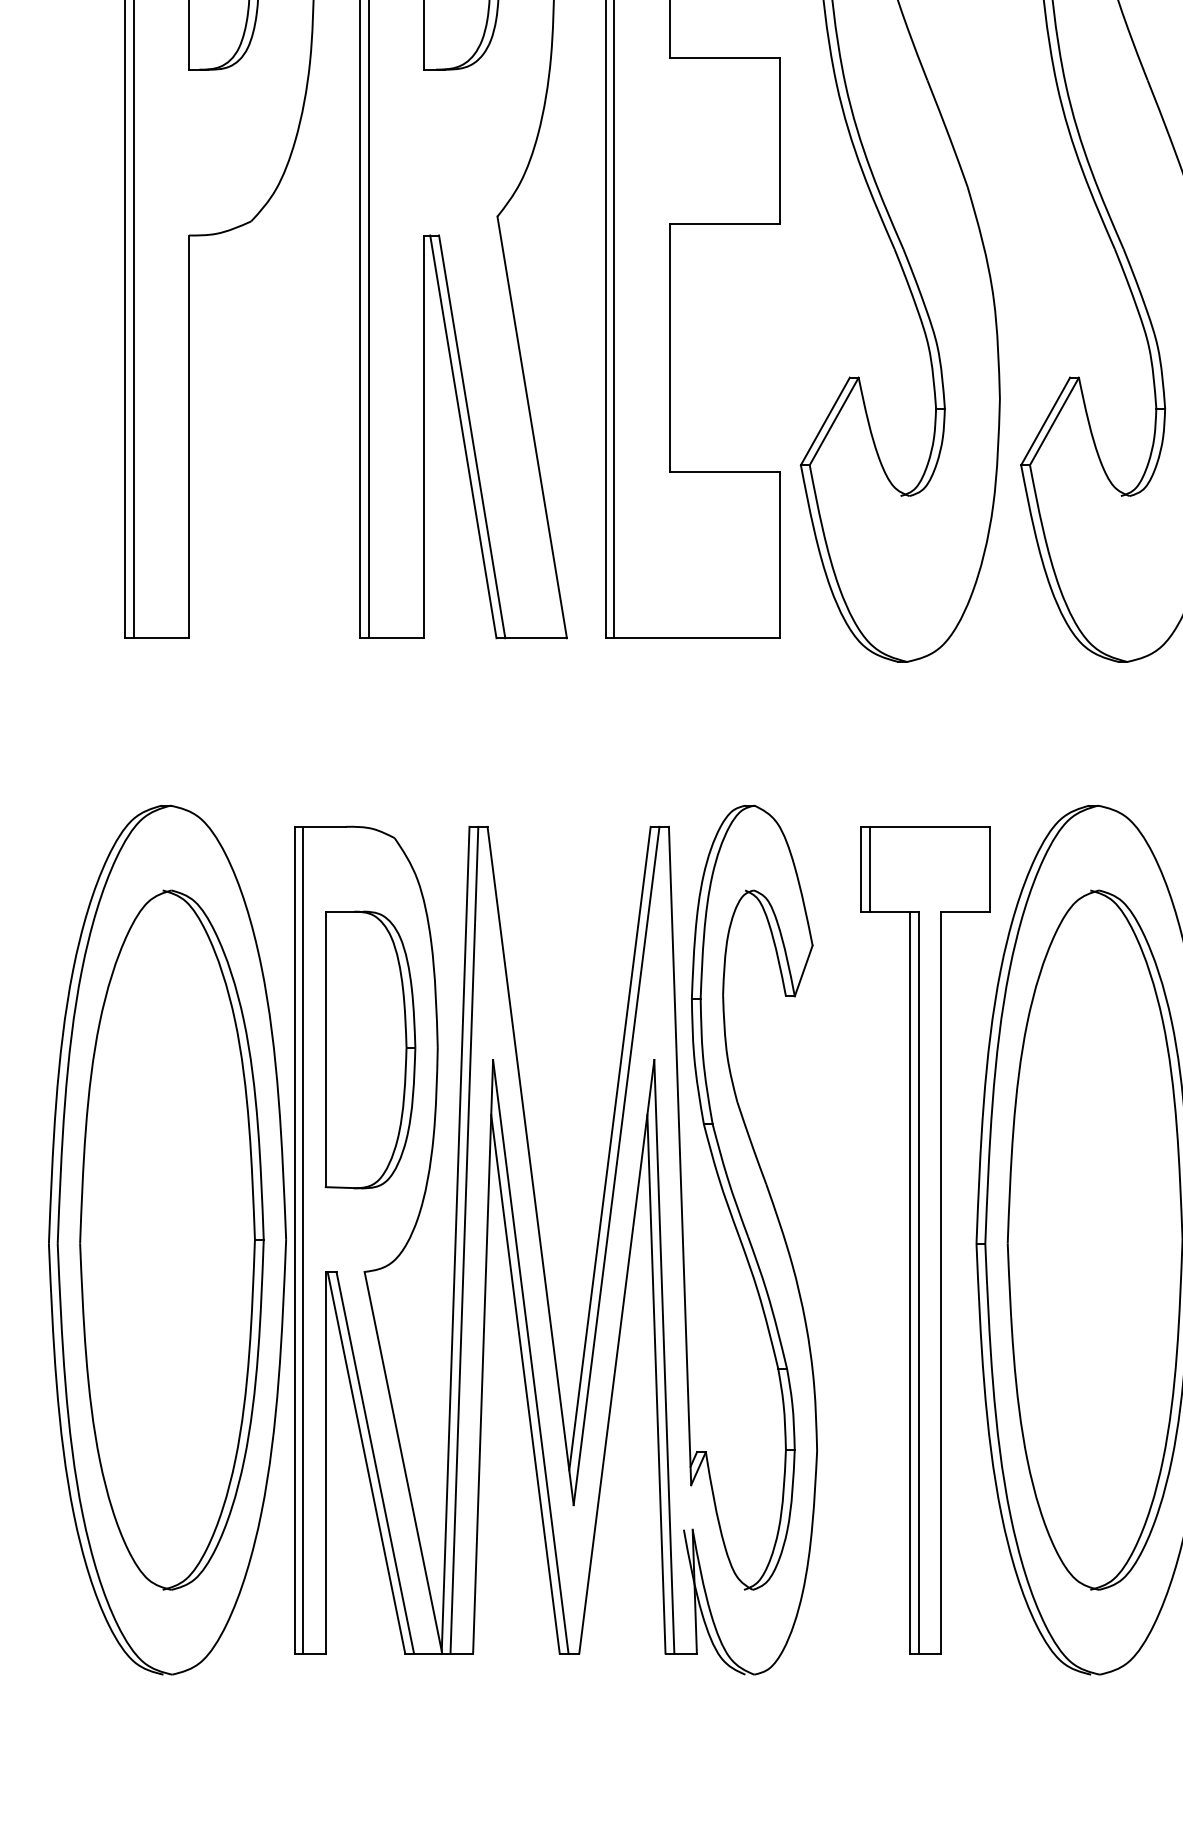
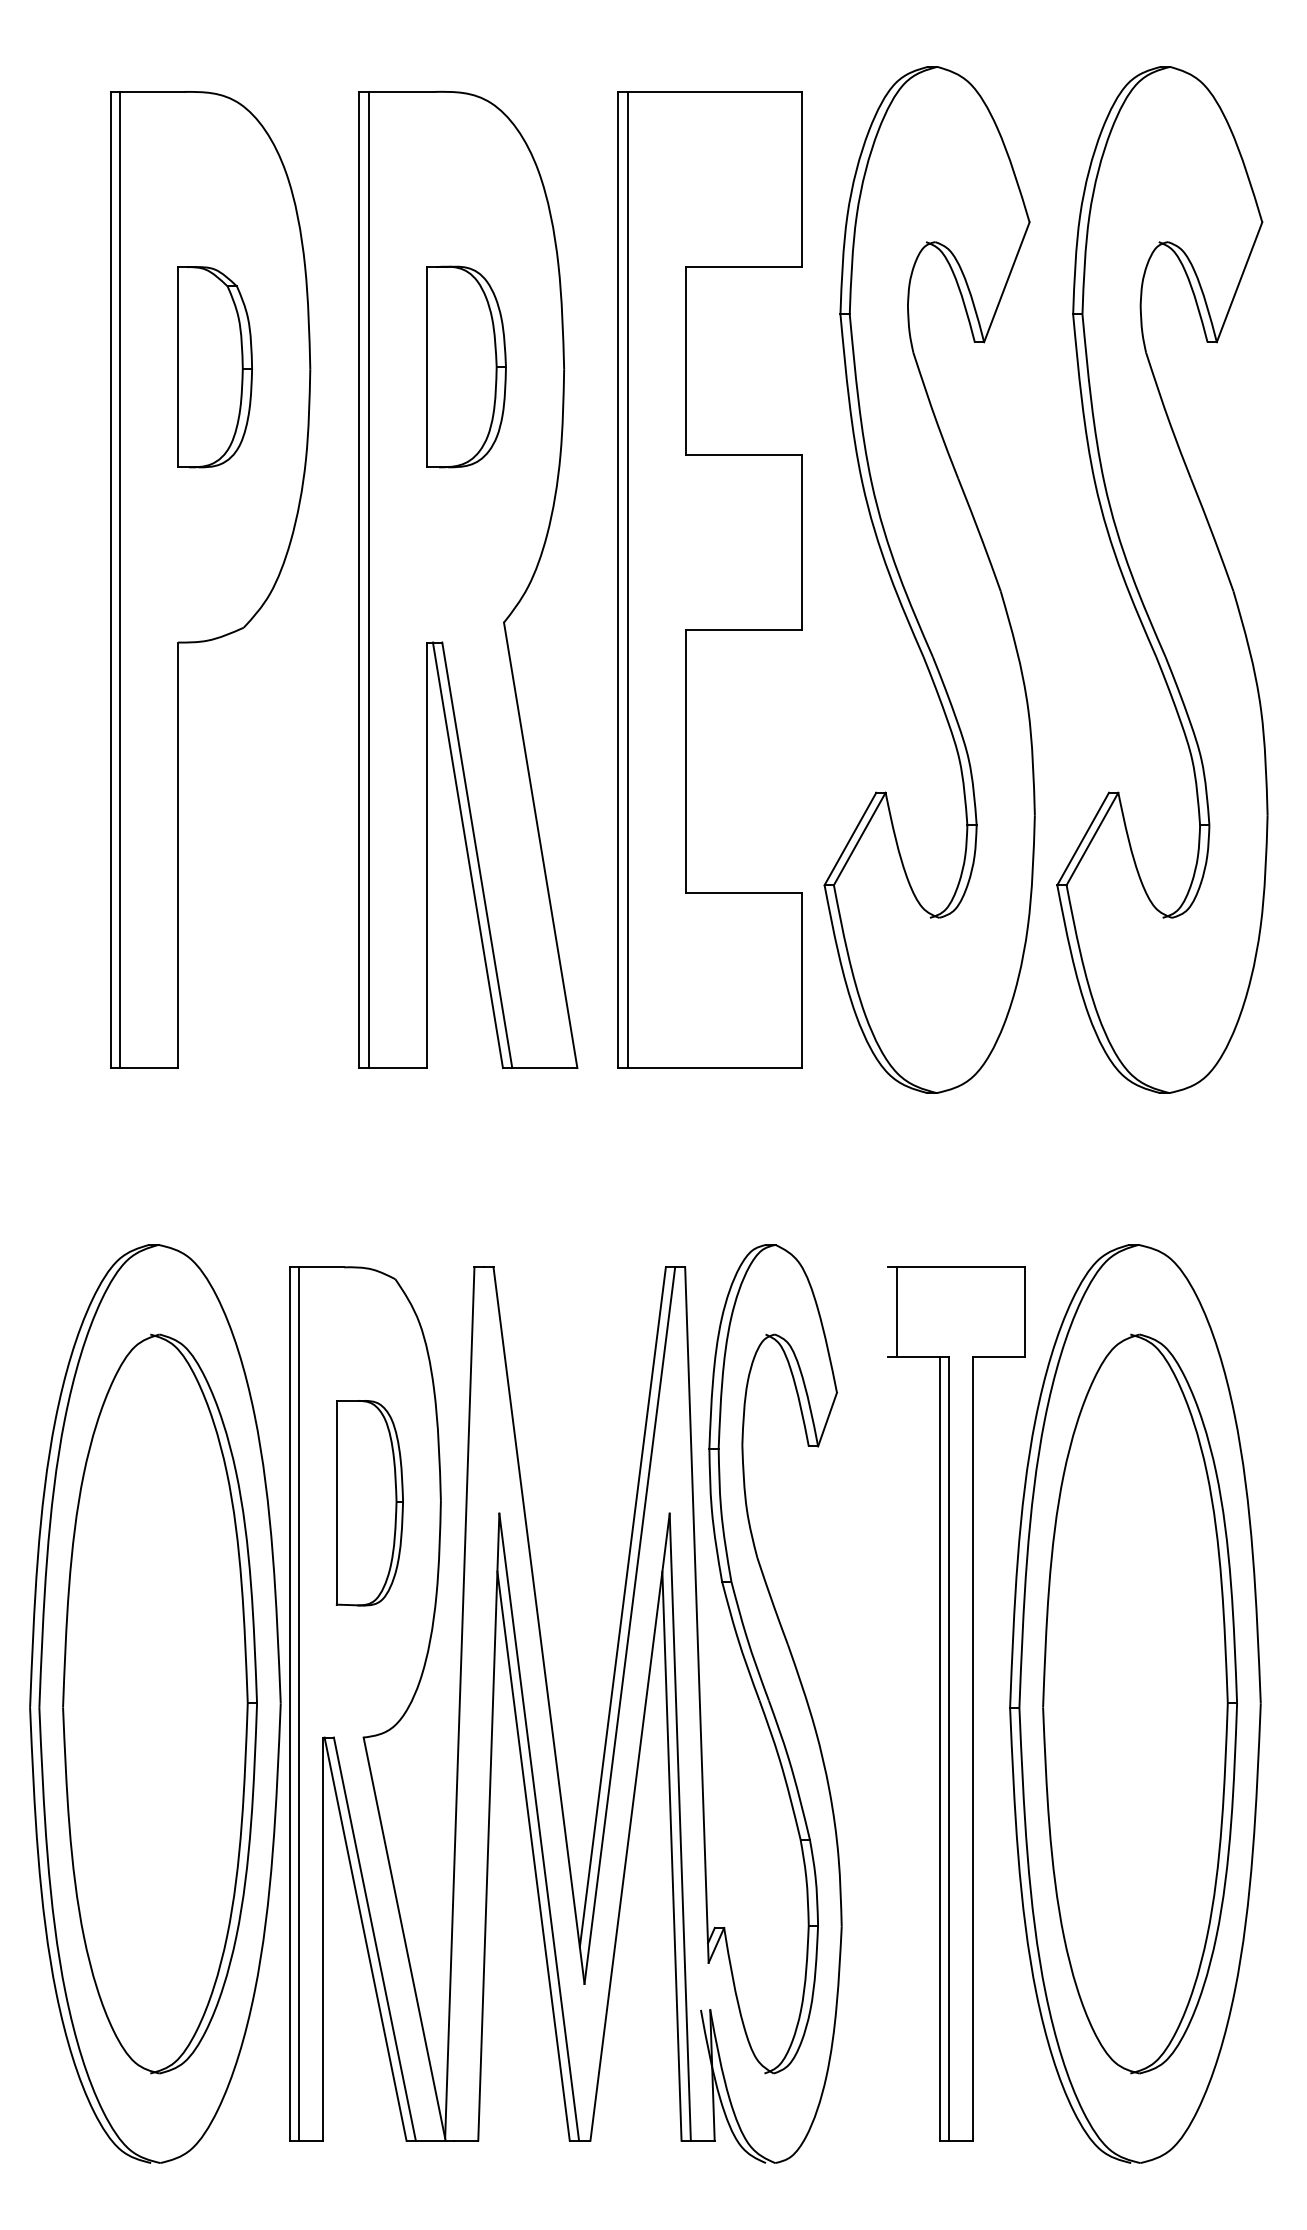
line: (860, 868) -> (887, 1311), removed
part: (370, 1050) -> (369, 1503), size x0.7
line: (463, 1239) -> (468, 1703), removed

